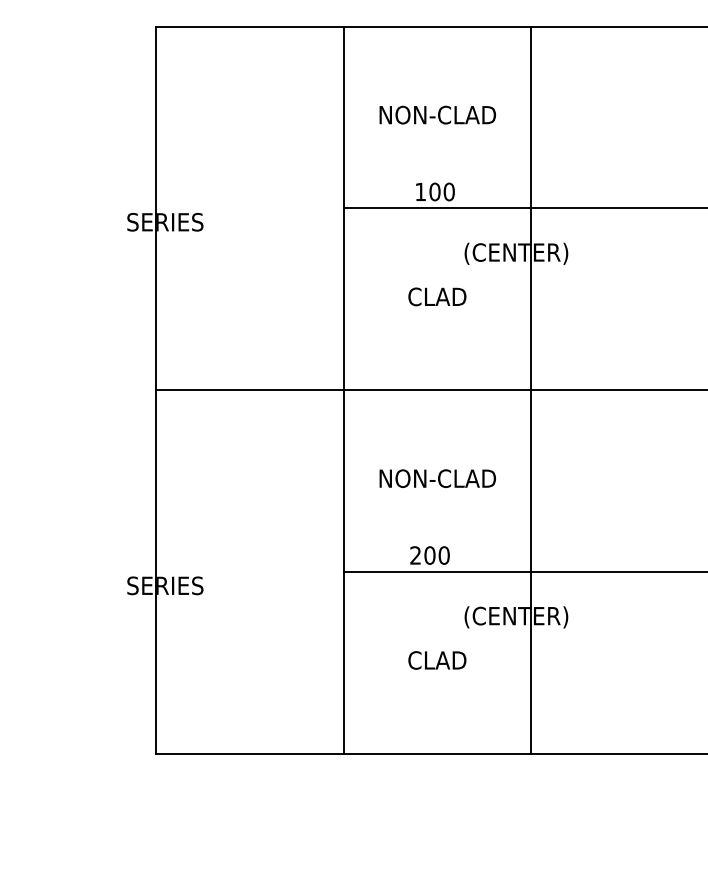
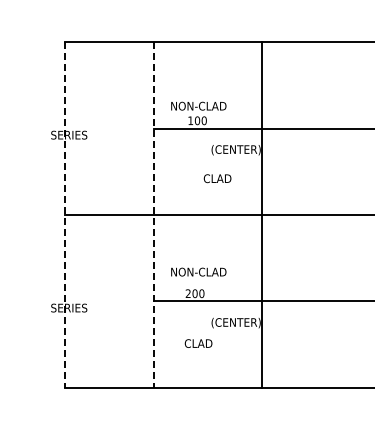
text: (437, 113) -> (198, 105), moved
text: (437, 296) -> (217, 178), moved
line: (155, 389) -> (64, 214), solid -> dashed
line: (344, 389) -> (154, 214), solid -> dashed
line: (531, 389) -> (262, 214), moved
text: (437, 477) -> (198, 271), moved

